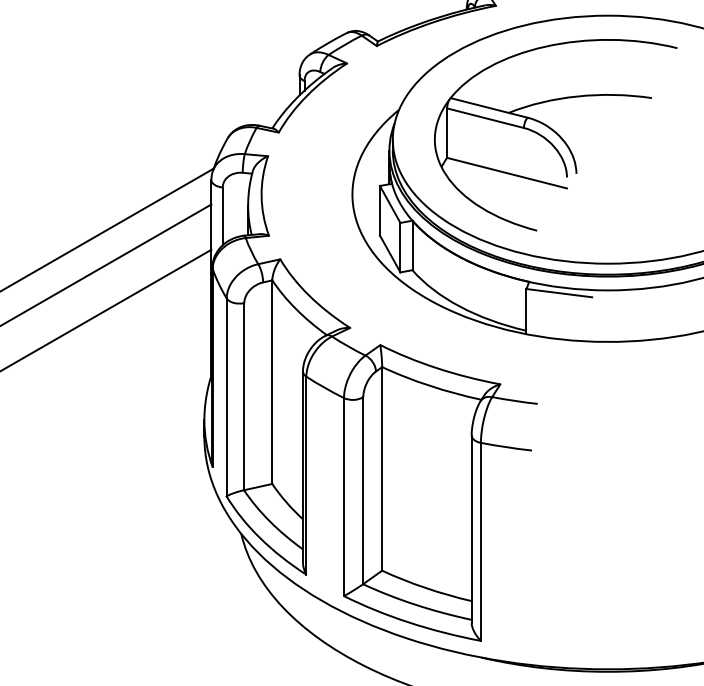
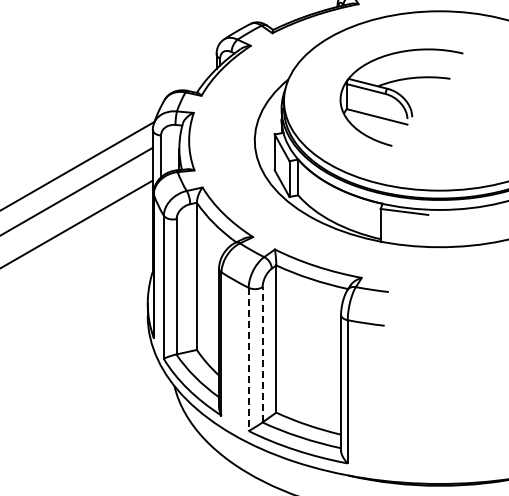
part: (555, 134) -> (401, 97), size x0.7
line: (363, 490) -> (262, 354), solid -> dashed
line: (343, 497) -> (248, 359), solid -> dashed

